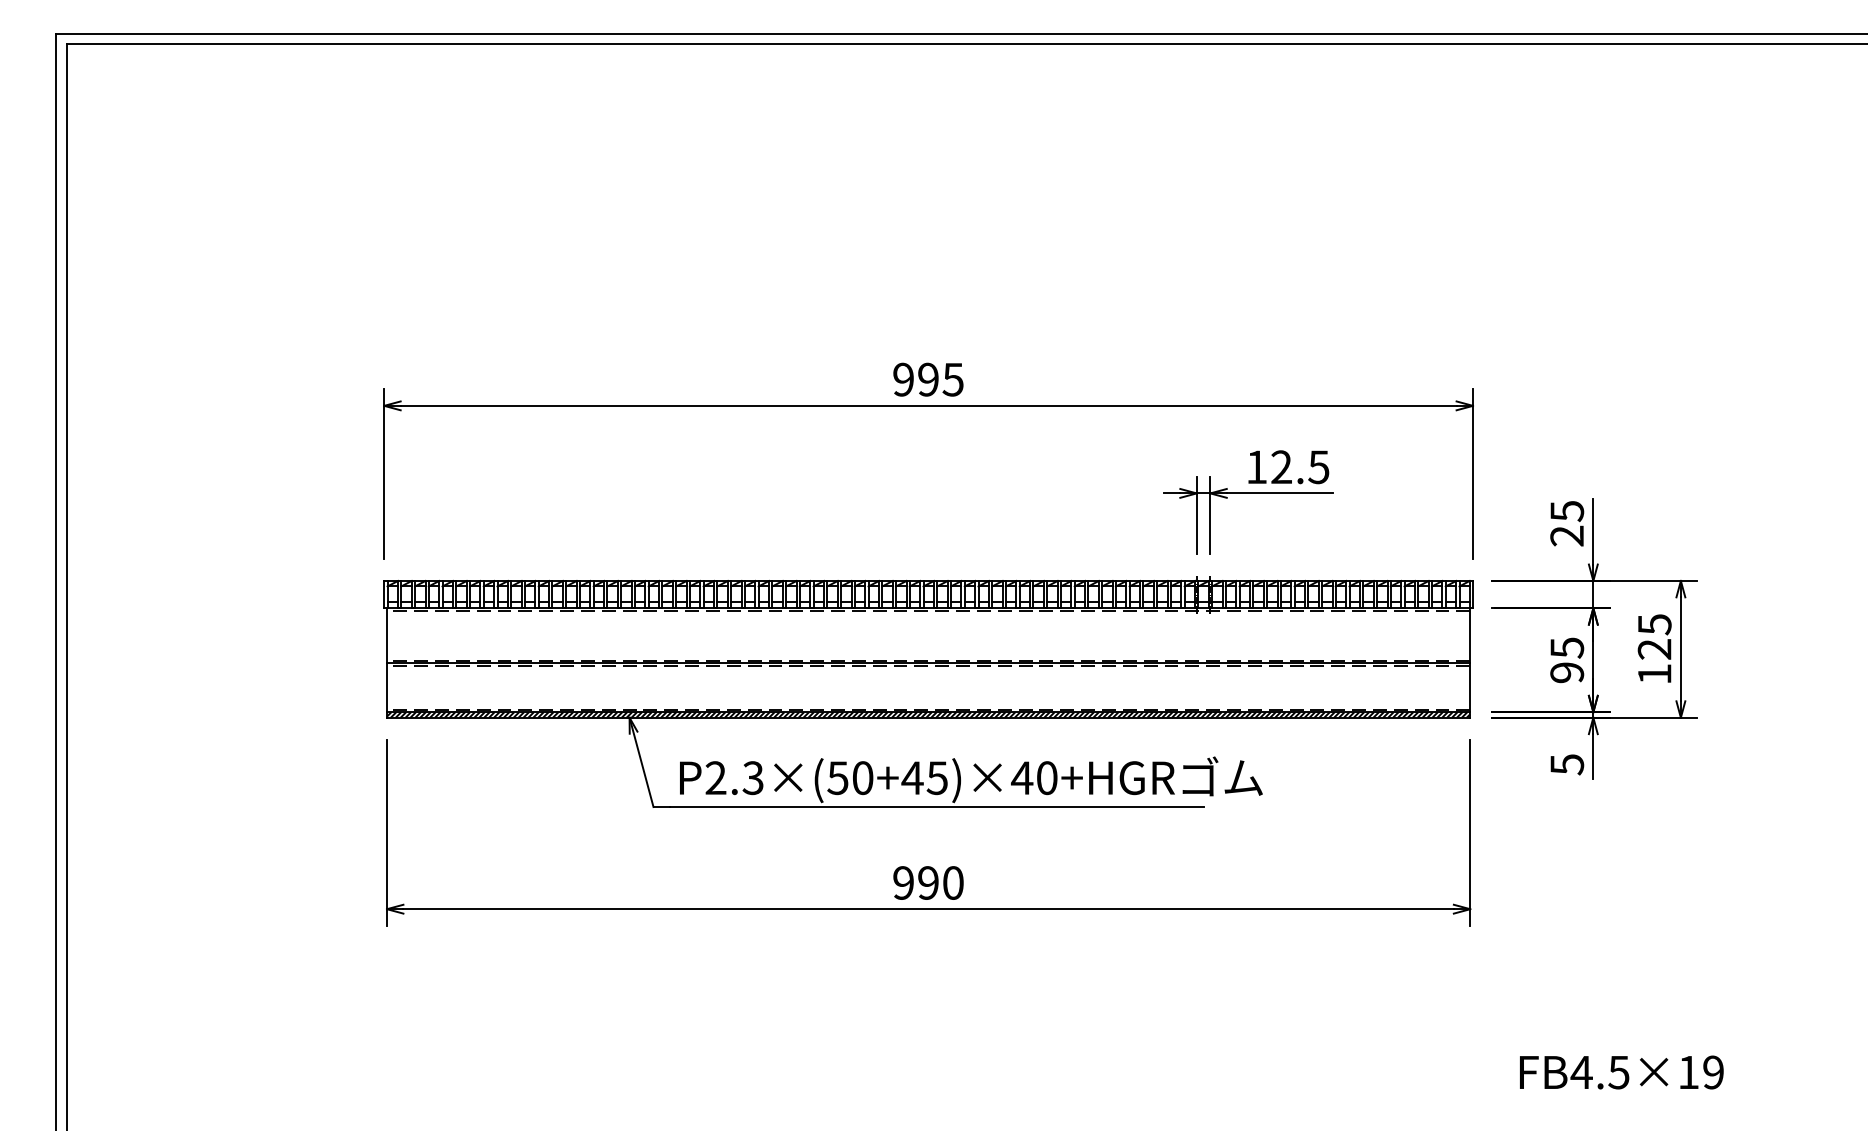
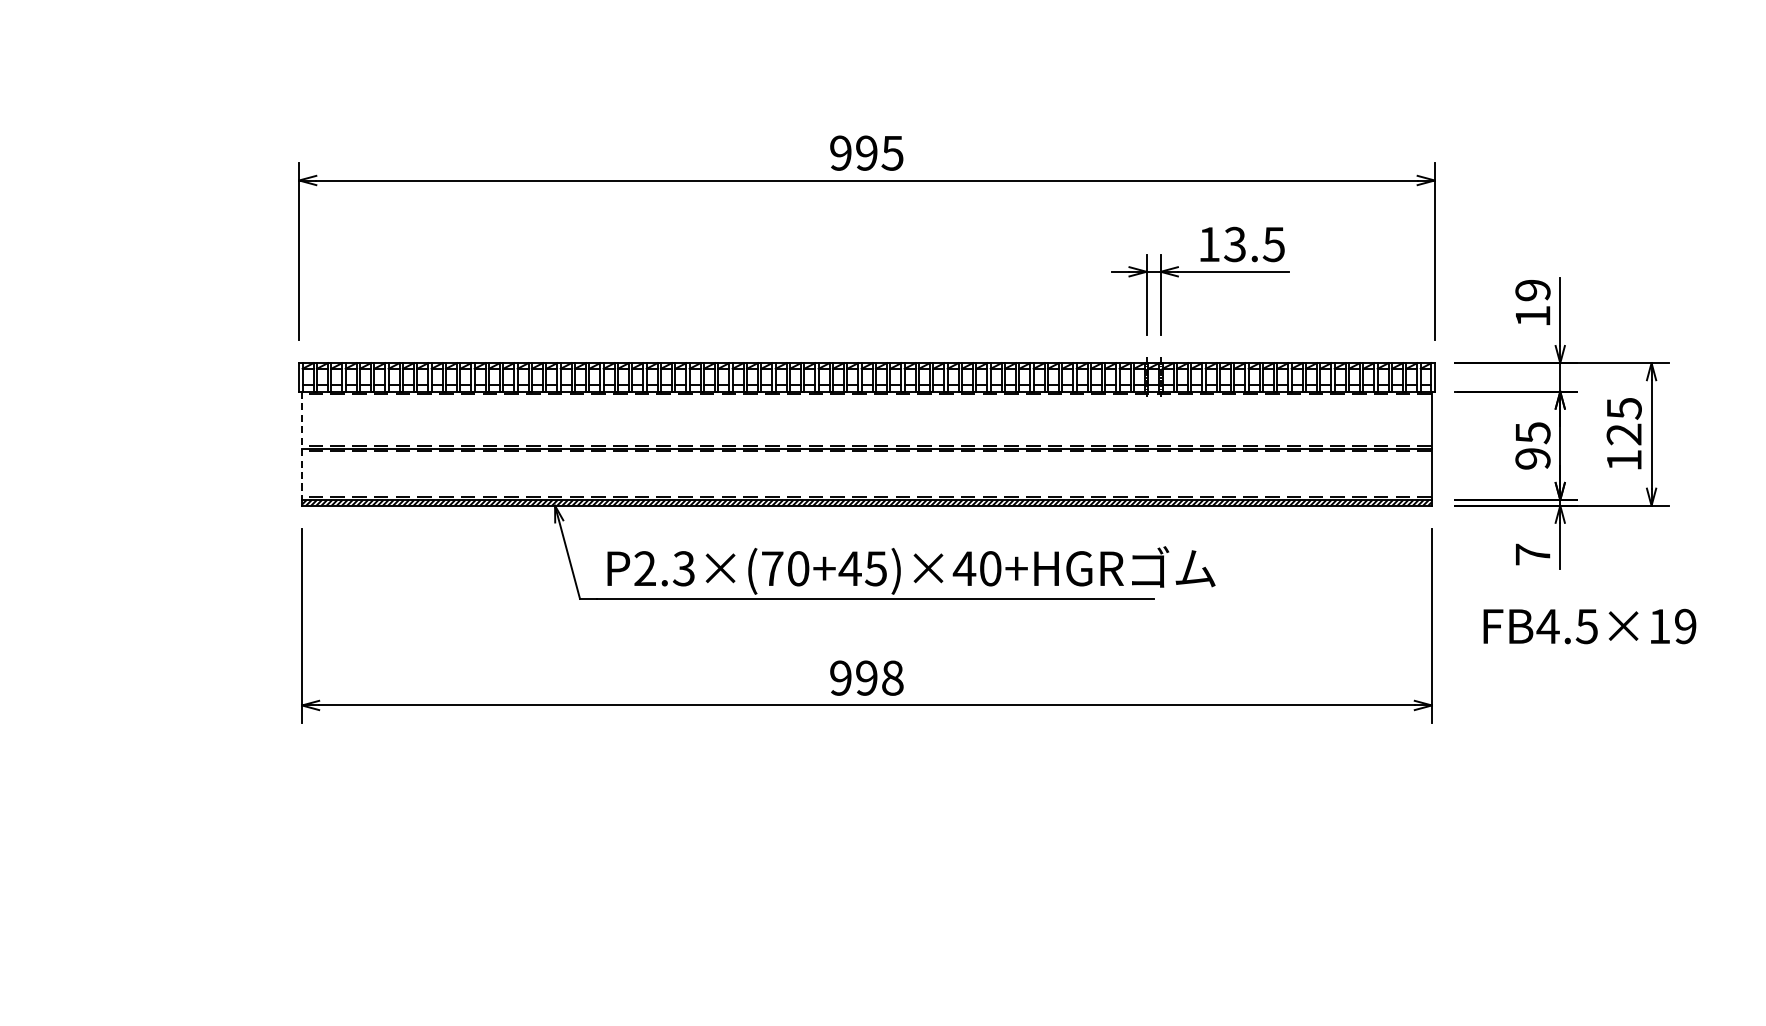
text: (1281, 467) -> (1235, 244), 12.5 -> 13.5
text: (1567, 523) -> (1533, 303), 25 -> 19
line: (387, 660) -> (302, 446), solid -> dashed
text: (1567, 764) -> (1533, 554), 5 -> 7
text: (837, 778) -> (771, 569), P2.3×(50+45)×40+HGR -> P2.3×(70+45)×40+HGR
text: (953, 882) -> (892, 677), 990 -> 998
text: (1621, 1072) -> (1589, 626), moved

